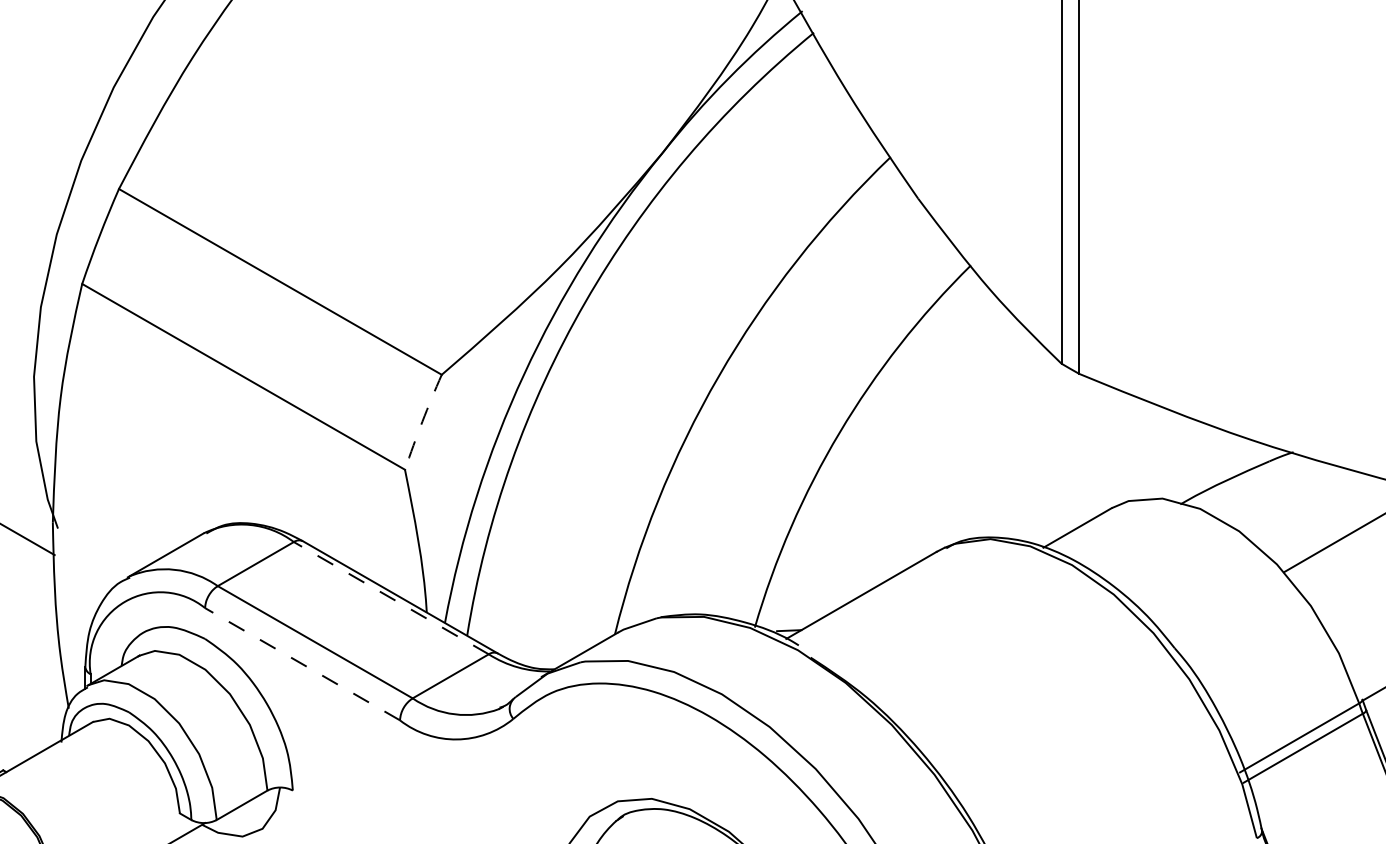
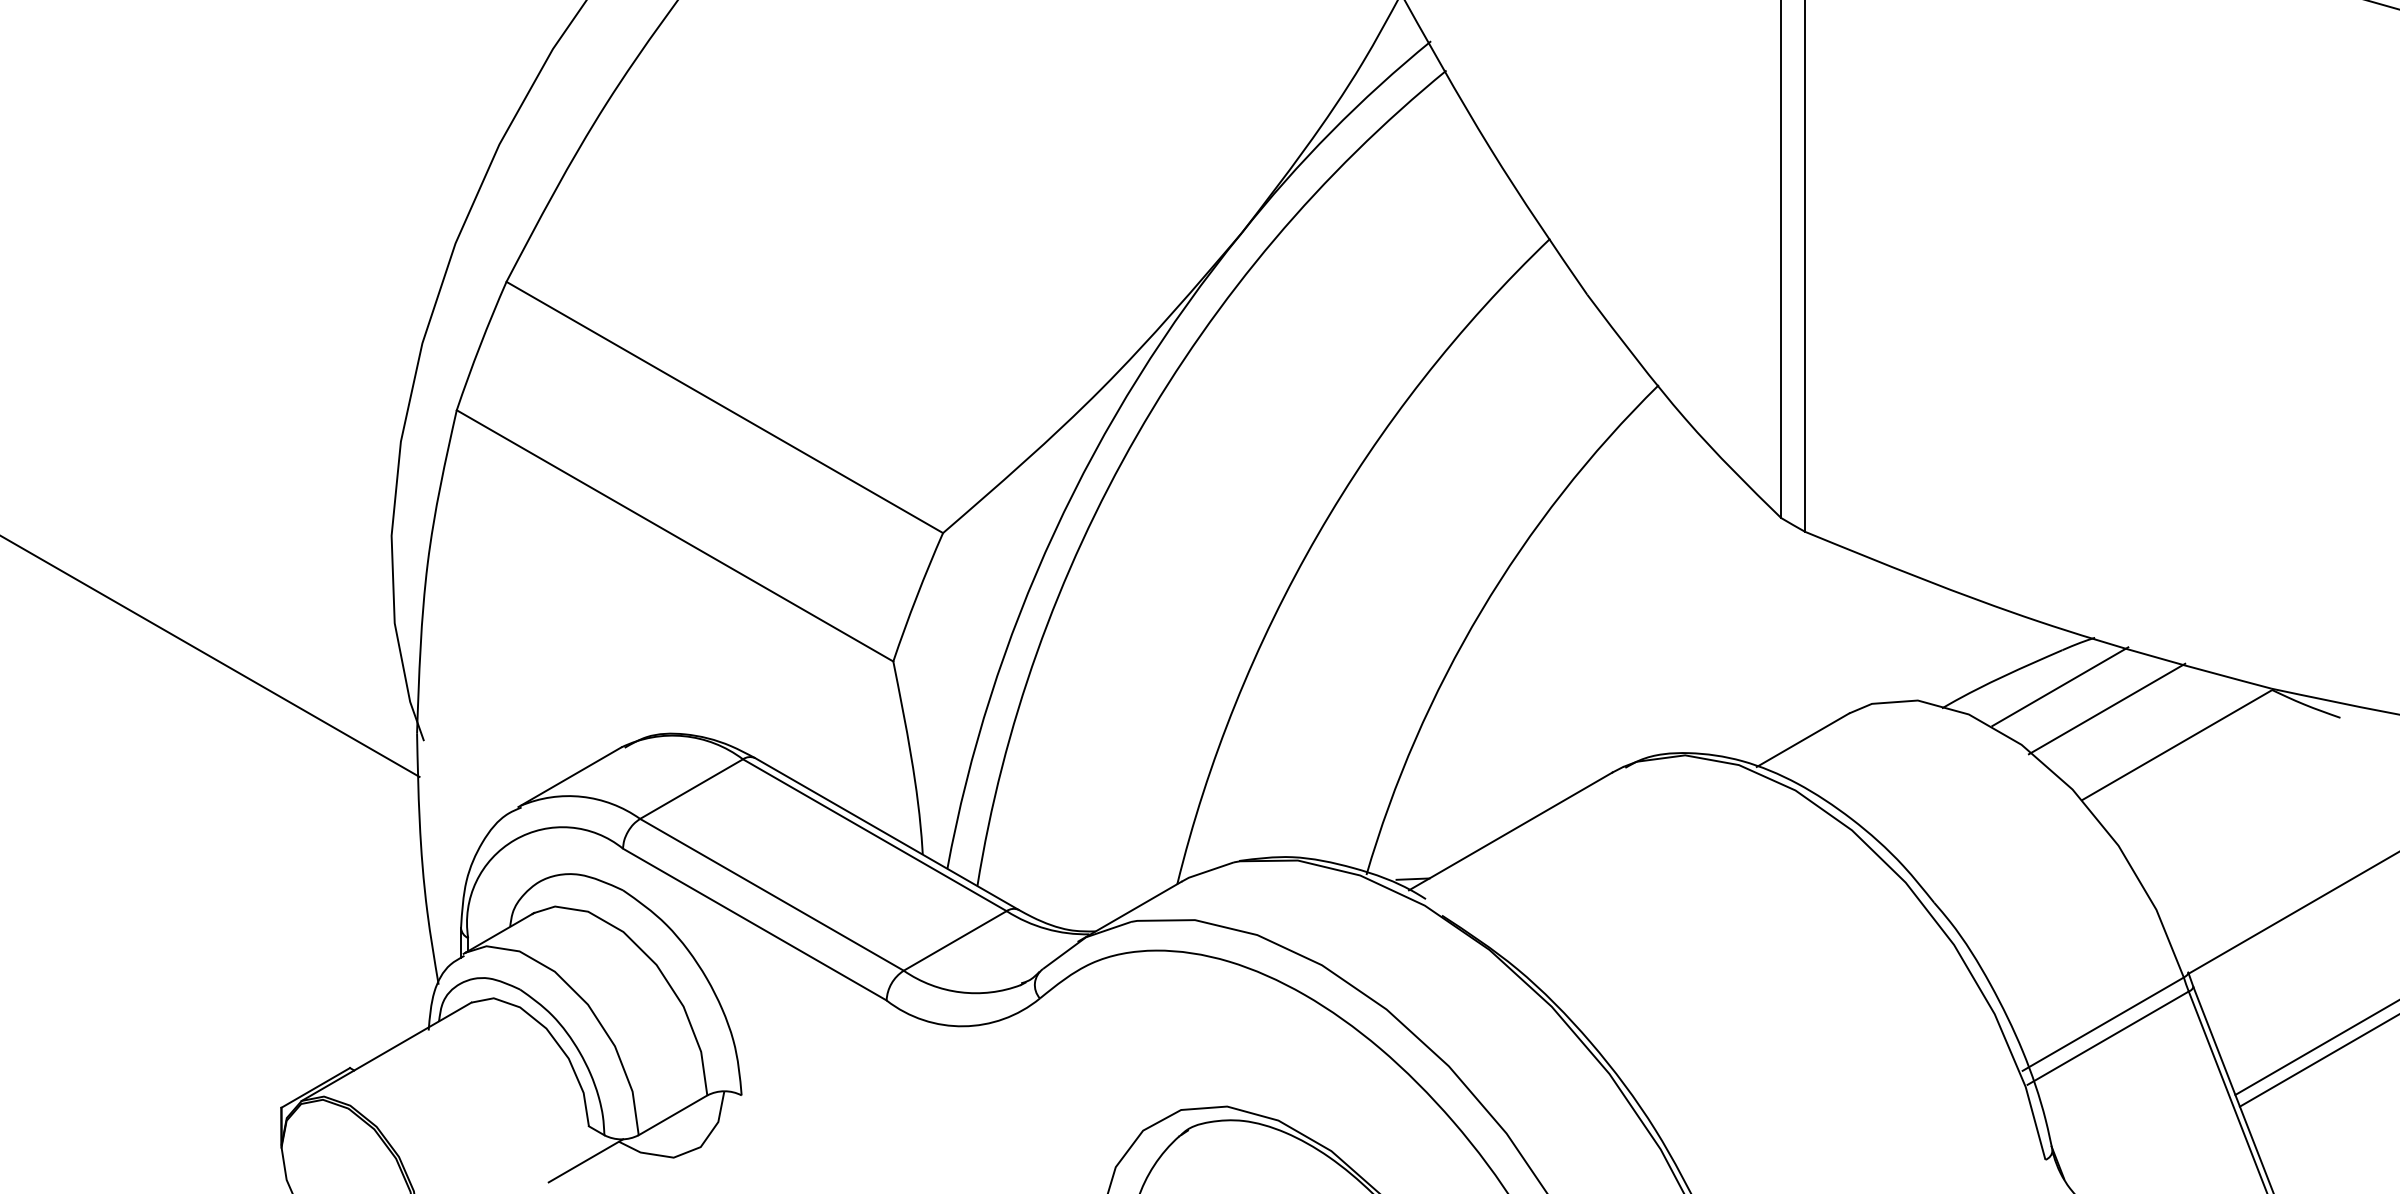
arc: (422, 421) -> (916, 596), dashed -> solid
line: (1268, 488) -> (2060, 686), added
line: (1302, 504) -> (2106, 708), added
line: (391, 597) -> (874, 834), dashed -> solid
line: (302, 664) -> (754, 924), dashed -> solid

